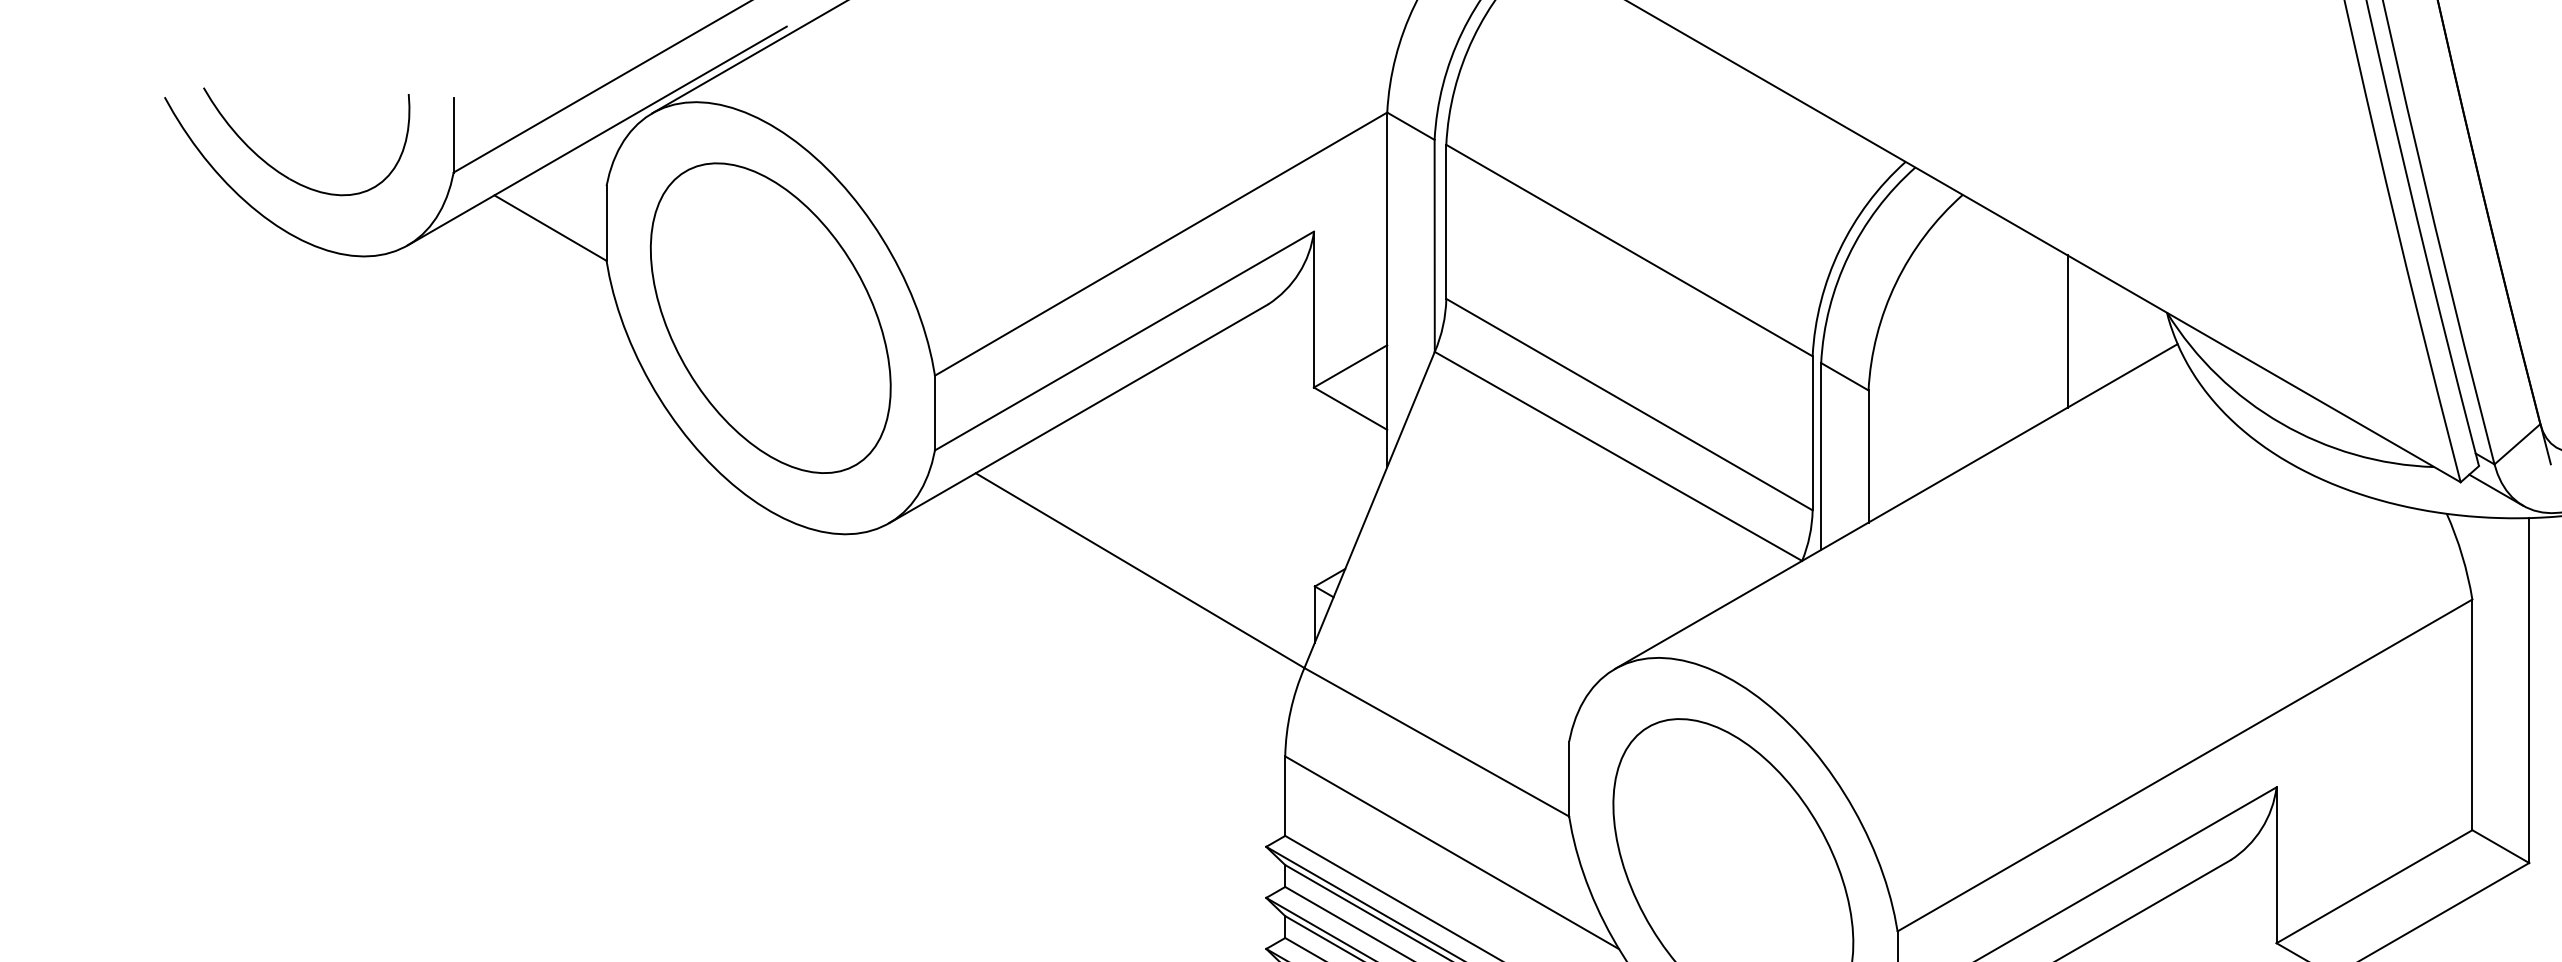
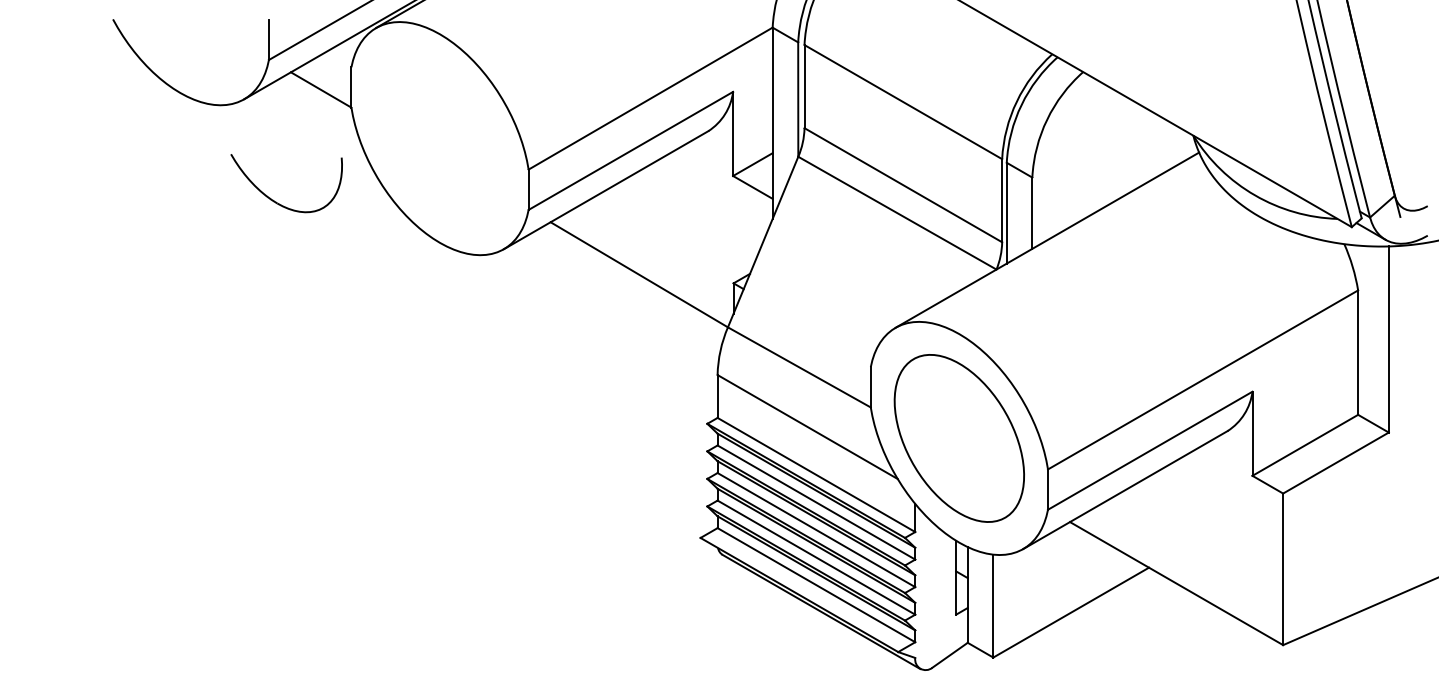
part: (287, 175) -> (276, 201), moved
part: (769, 318) -> (439, 138), removed
line: (2067, 330) -> (1139, 145), removed

